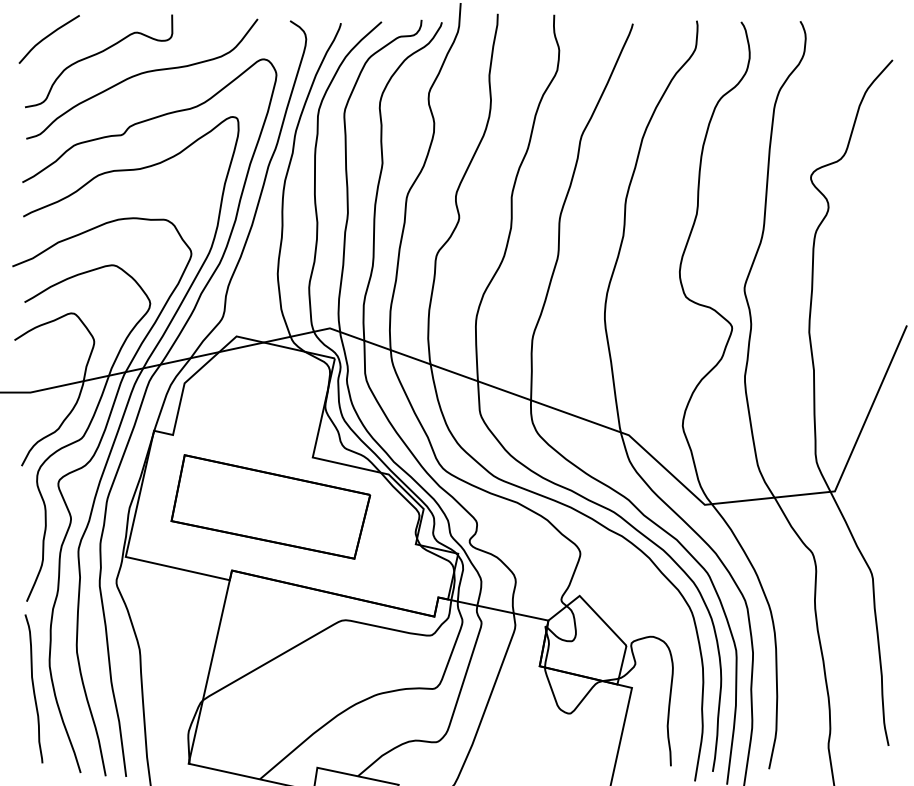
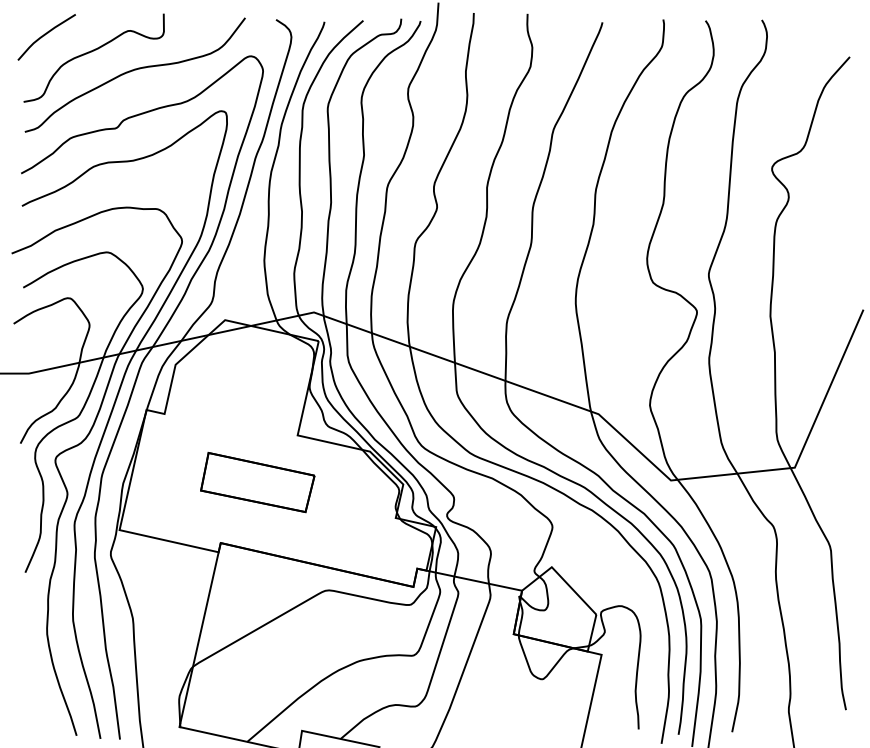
part: (270, 506) -> (257, 482), size x0.6
curve: (33, 688) -> (31, 655), removed

